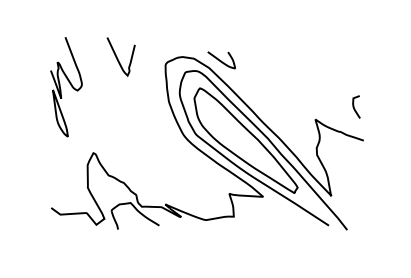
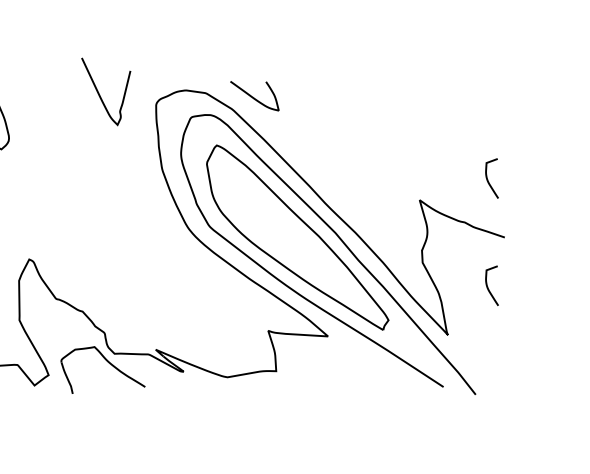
curve: (118, 58) -> (101, 94), moved
curve: (354, 167) -> (488, 284), added

